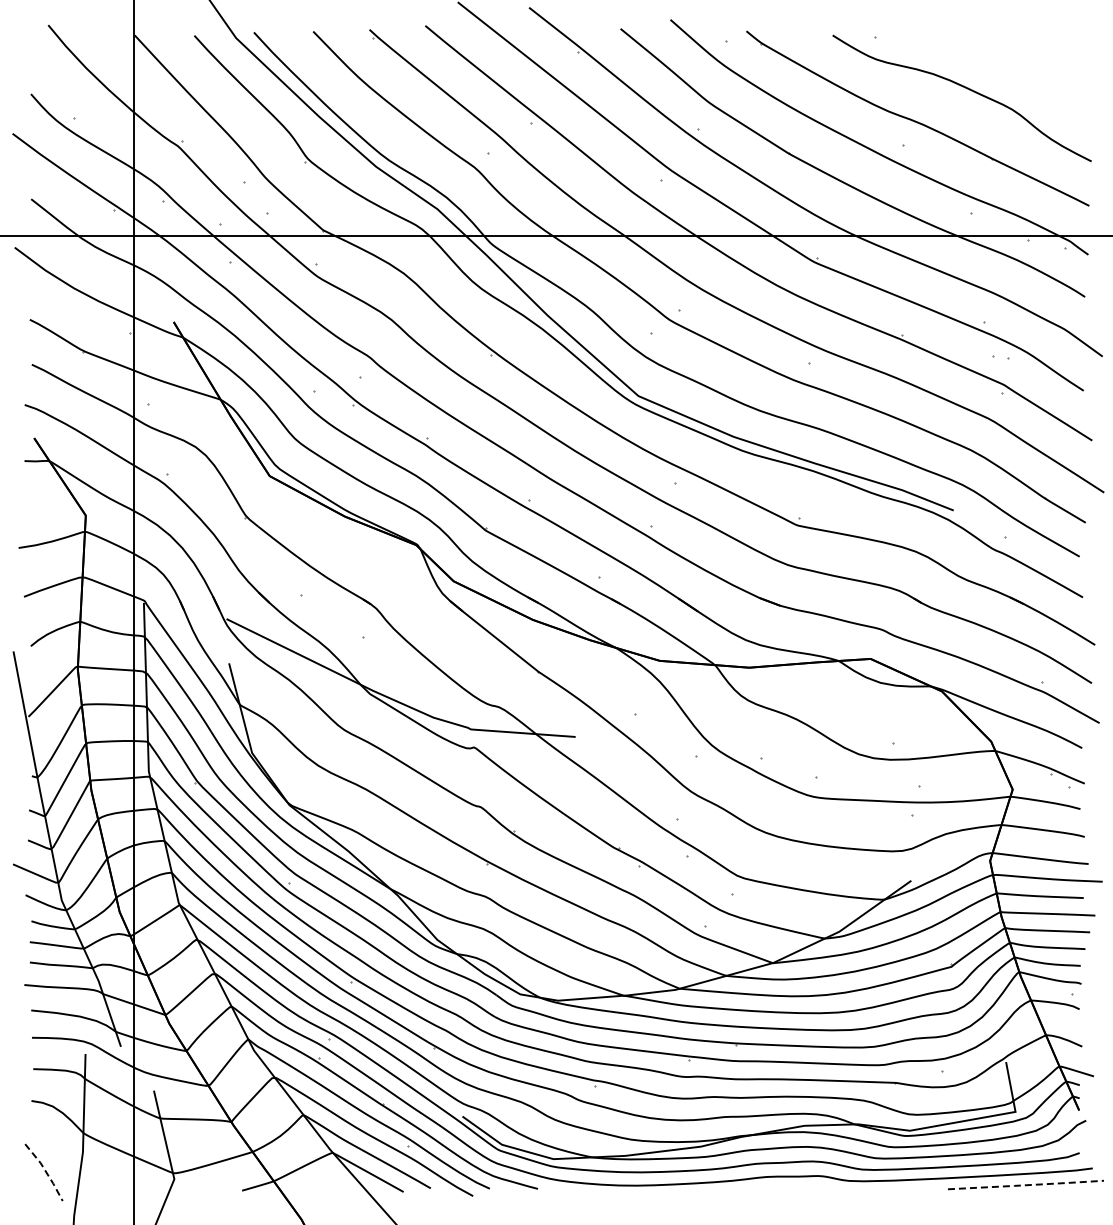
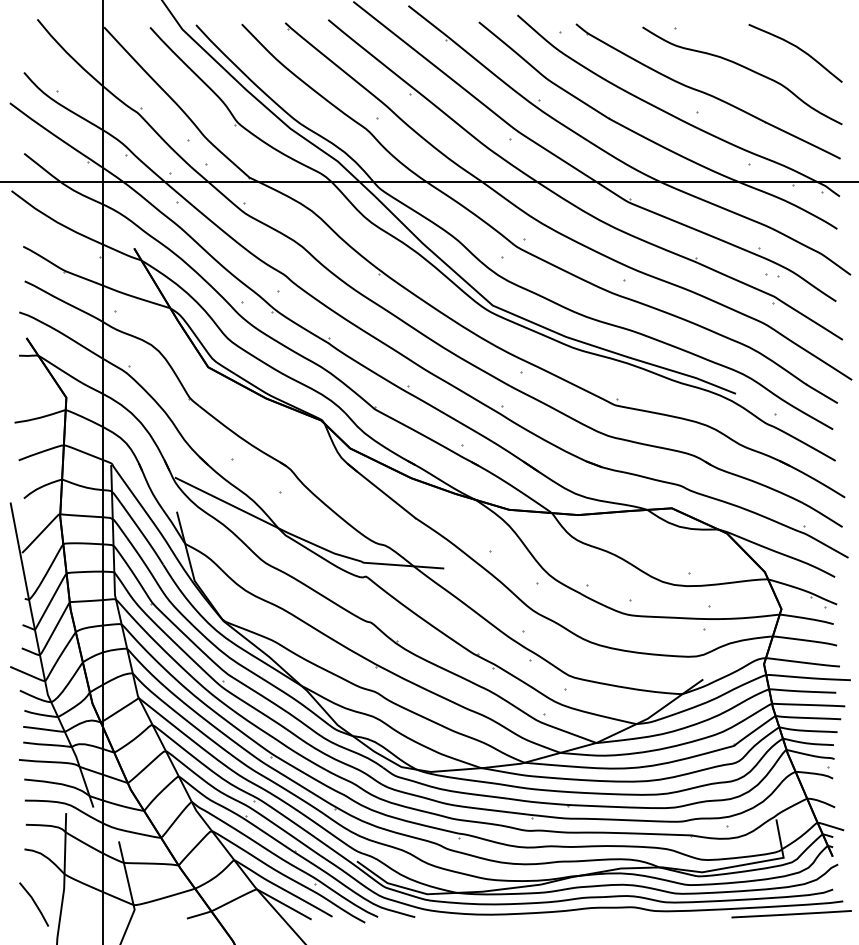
curve: (1034, 63) -> (798, 48), added
line: (45, 1171) -> (35, 903), dashed -> solid
line: (1026, 1185) -> (792, 914), dashed -> solid

